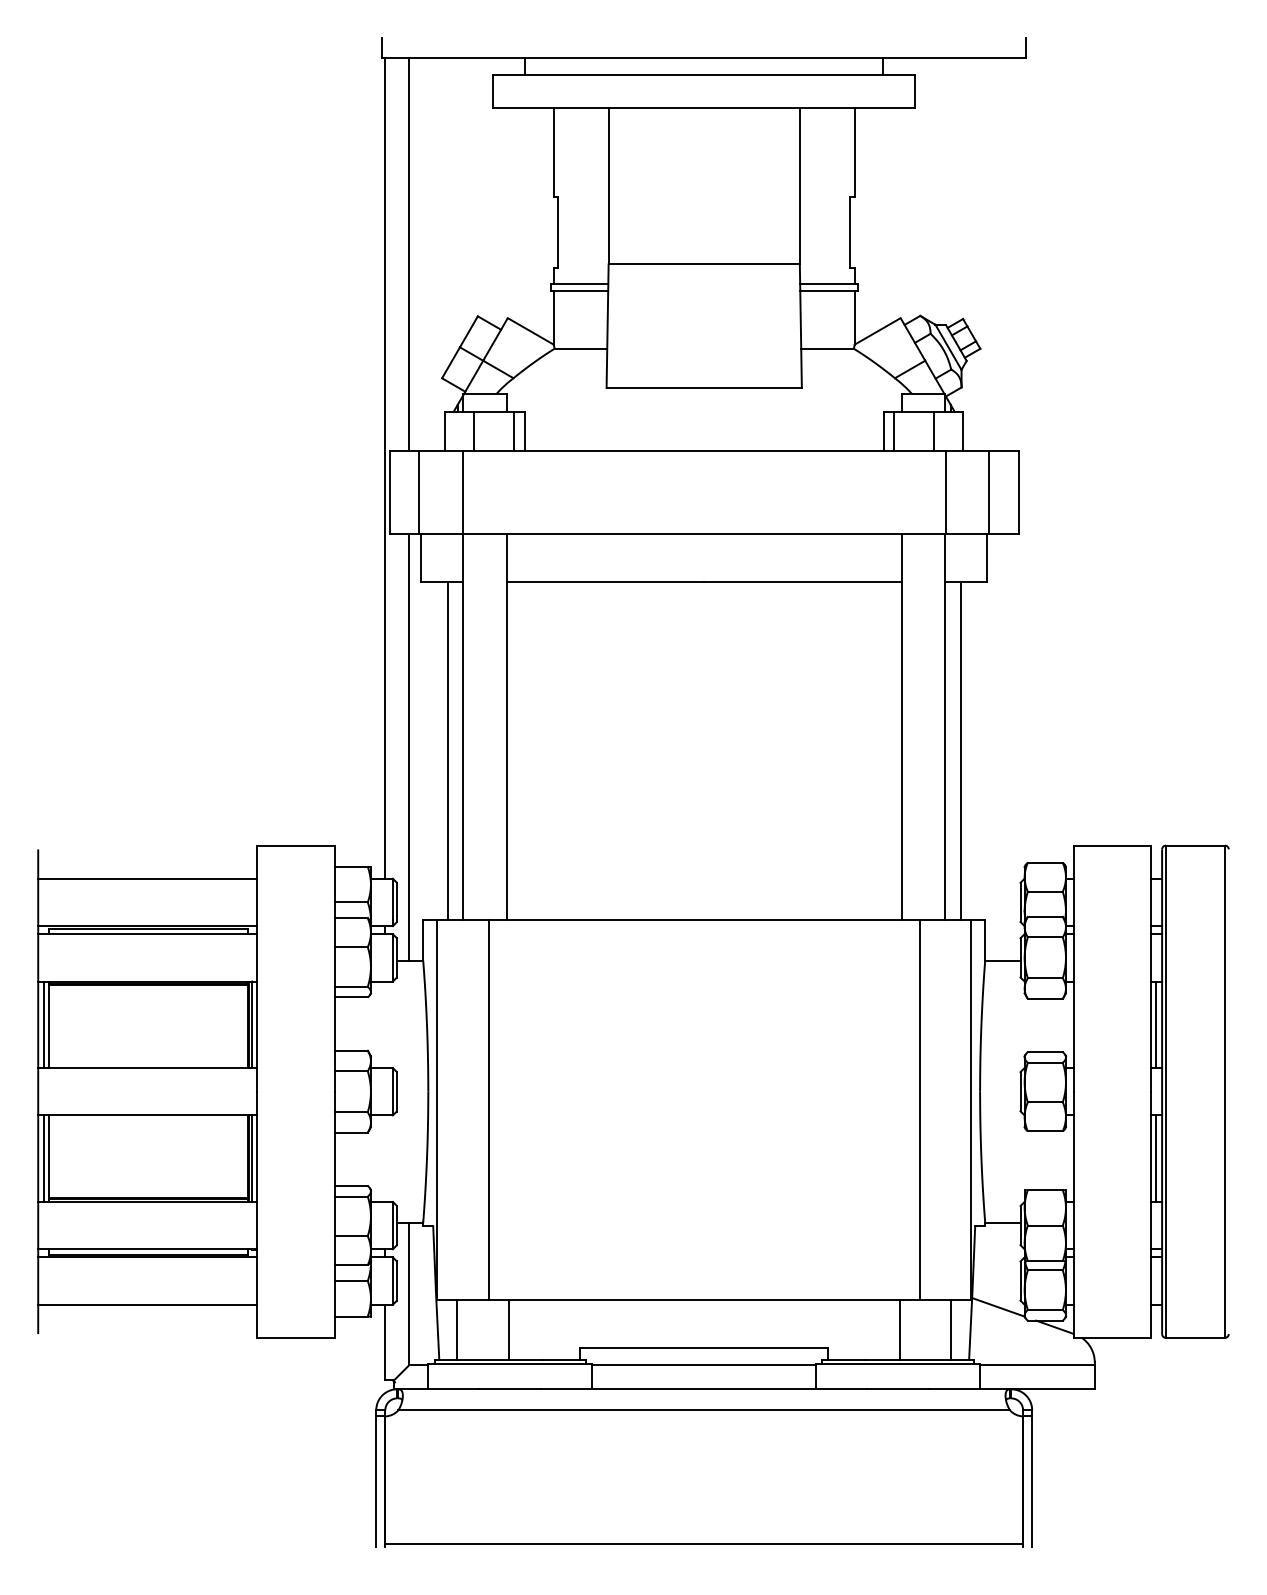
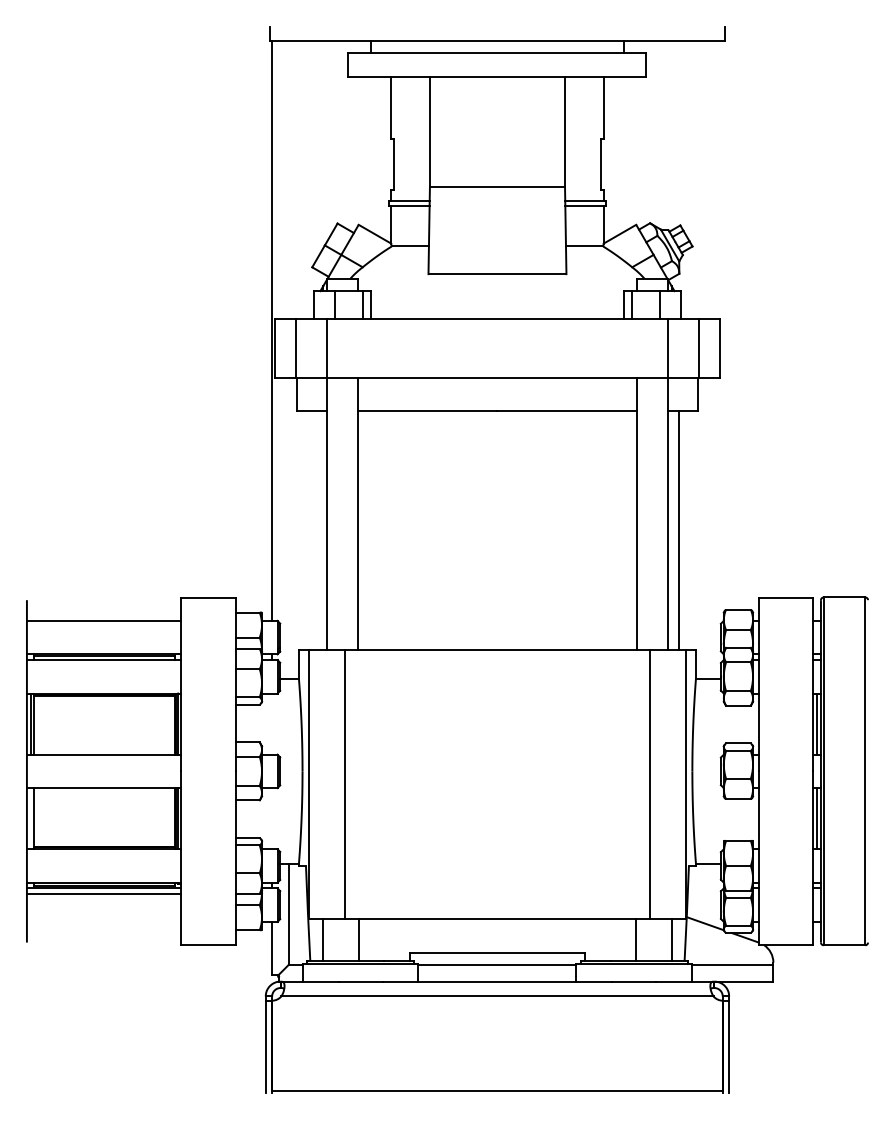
line: (409, 253) -> (289, 179), removed
line: (409, 747) -> (289, 528), removed
line: (447, 750) -> (316, 530), removed
line: (44, 1158) -> (31, 818), removed
line: (147, 1304) -> (104, 894), moved

